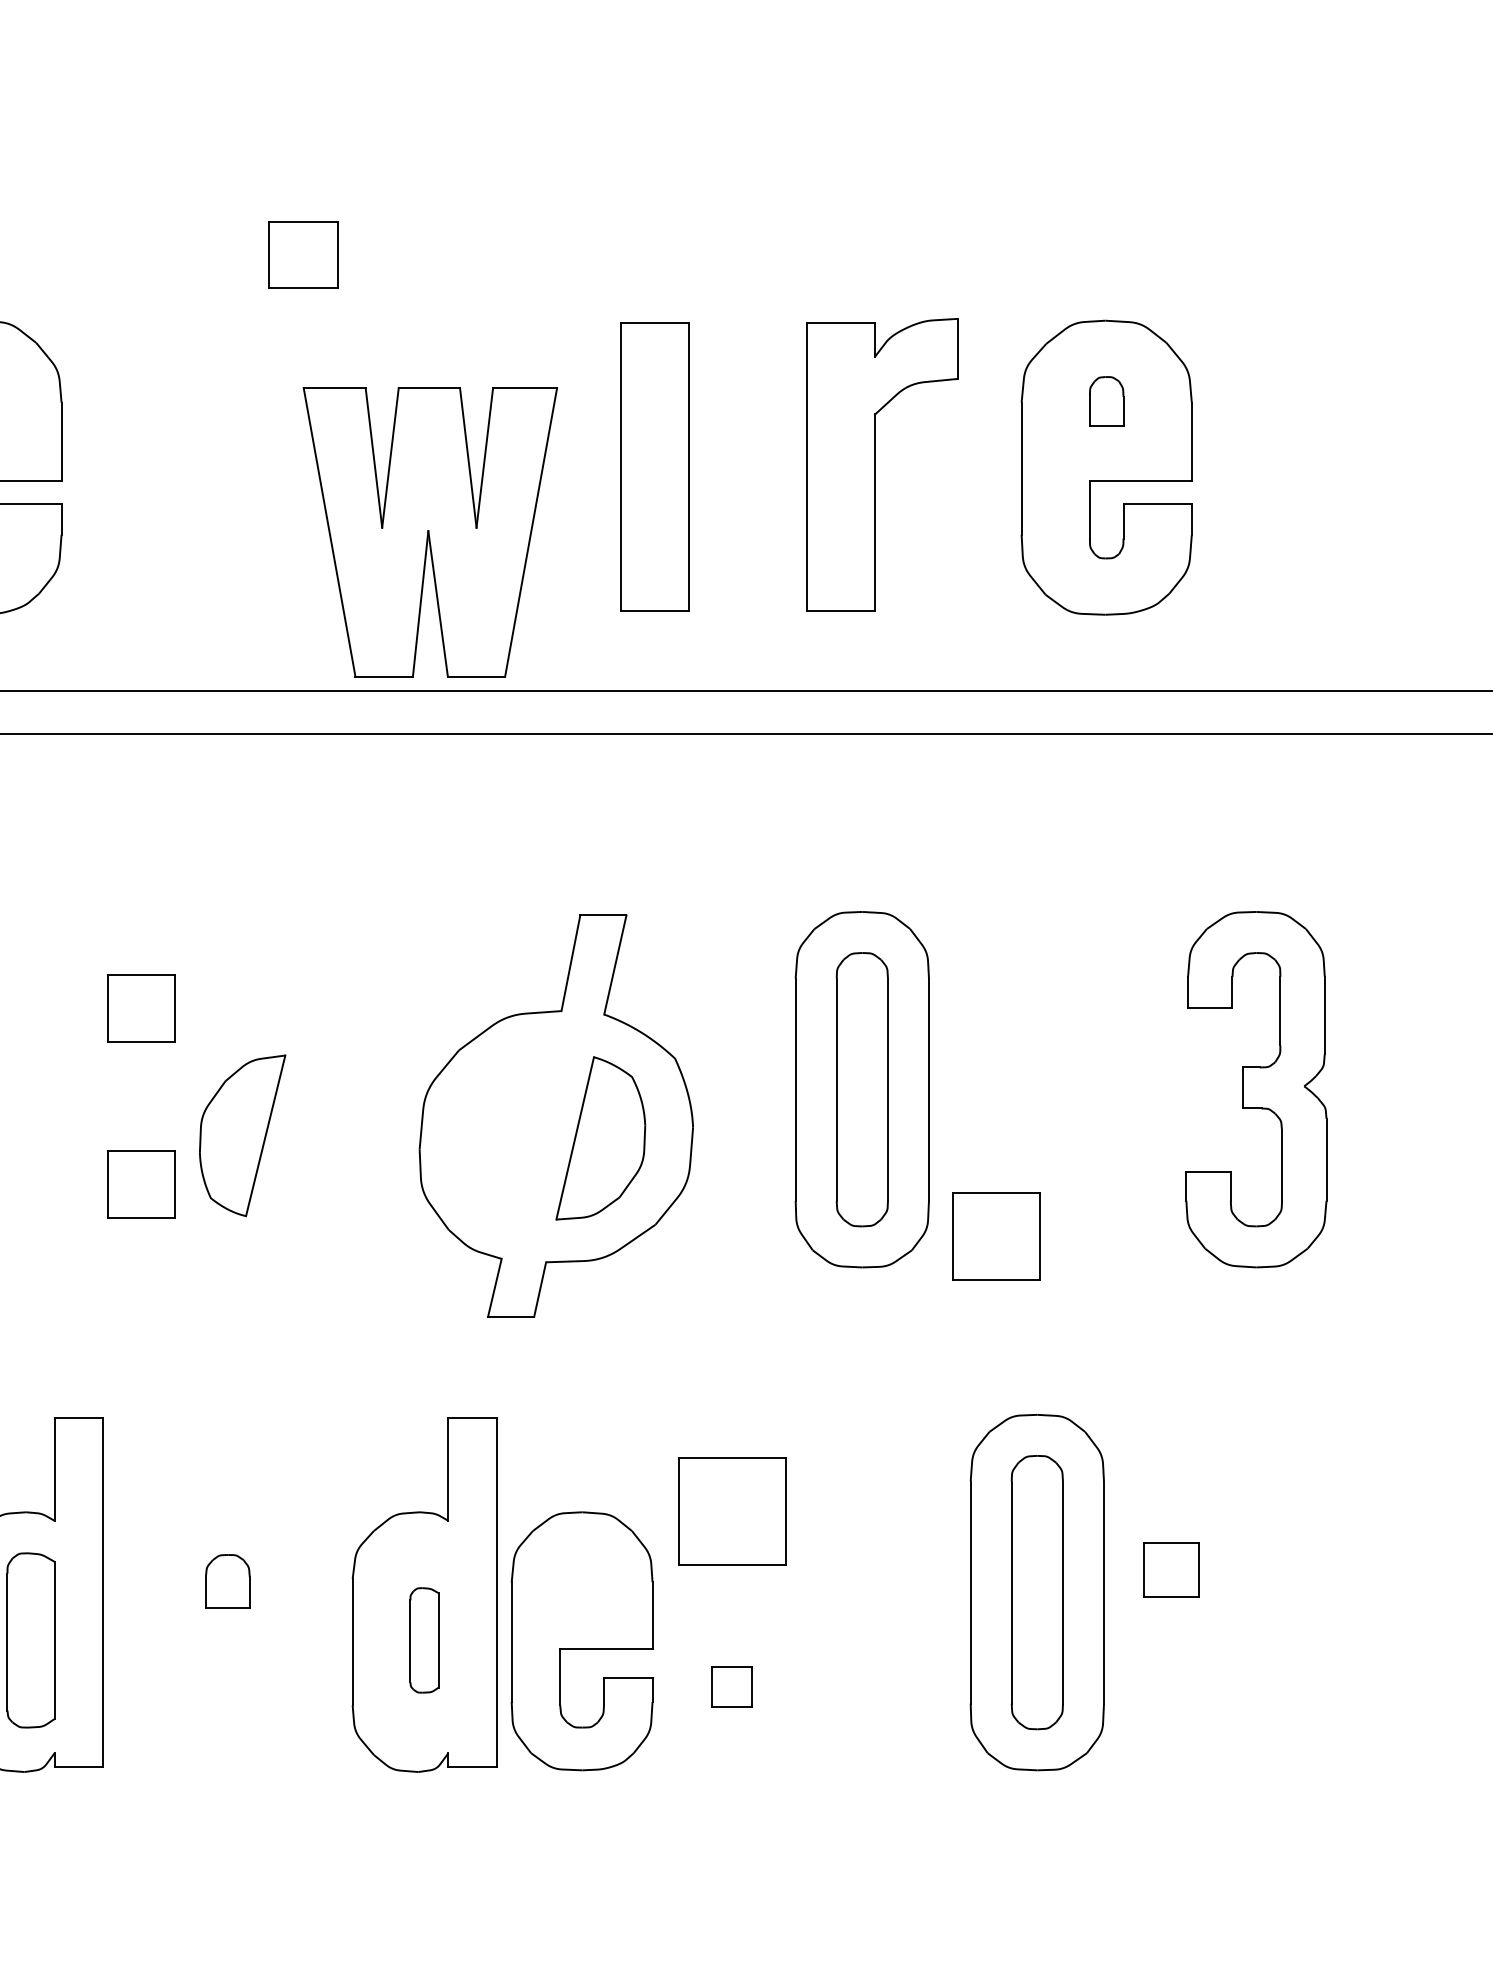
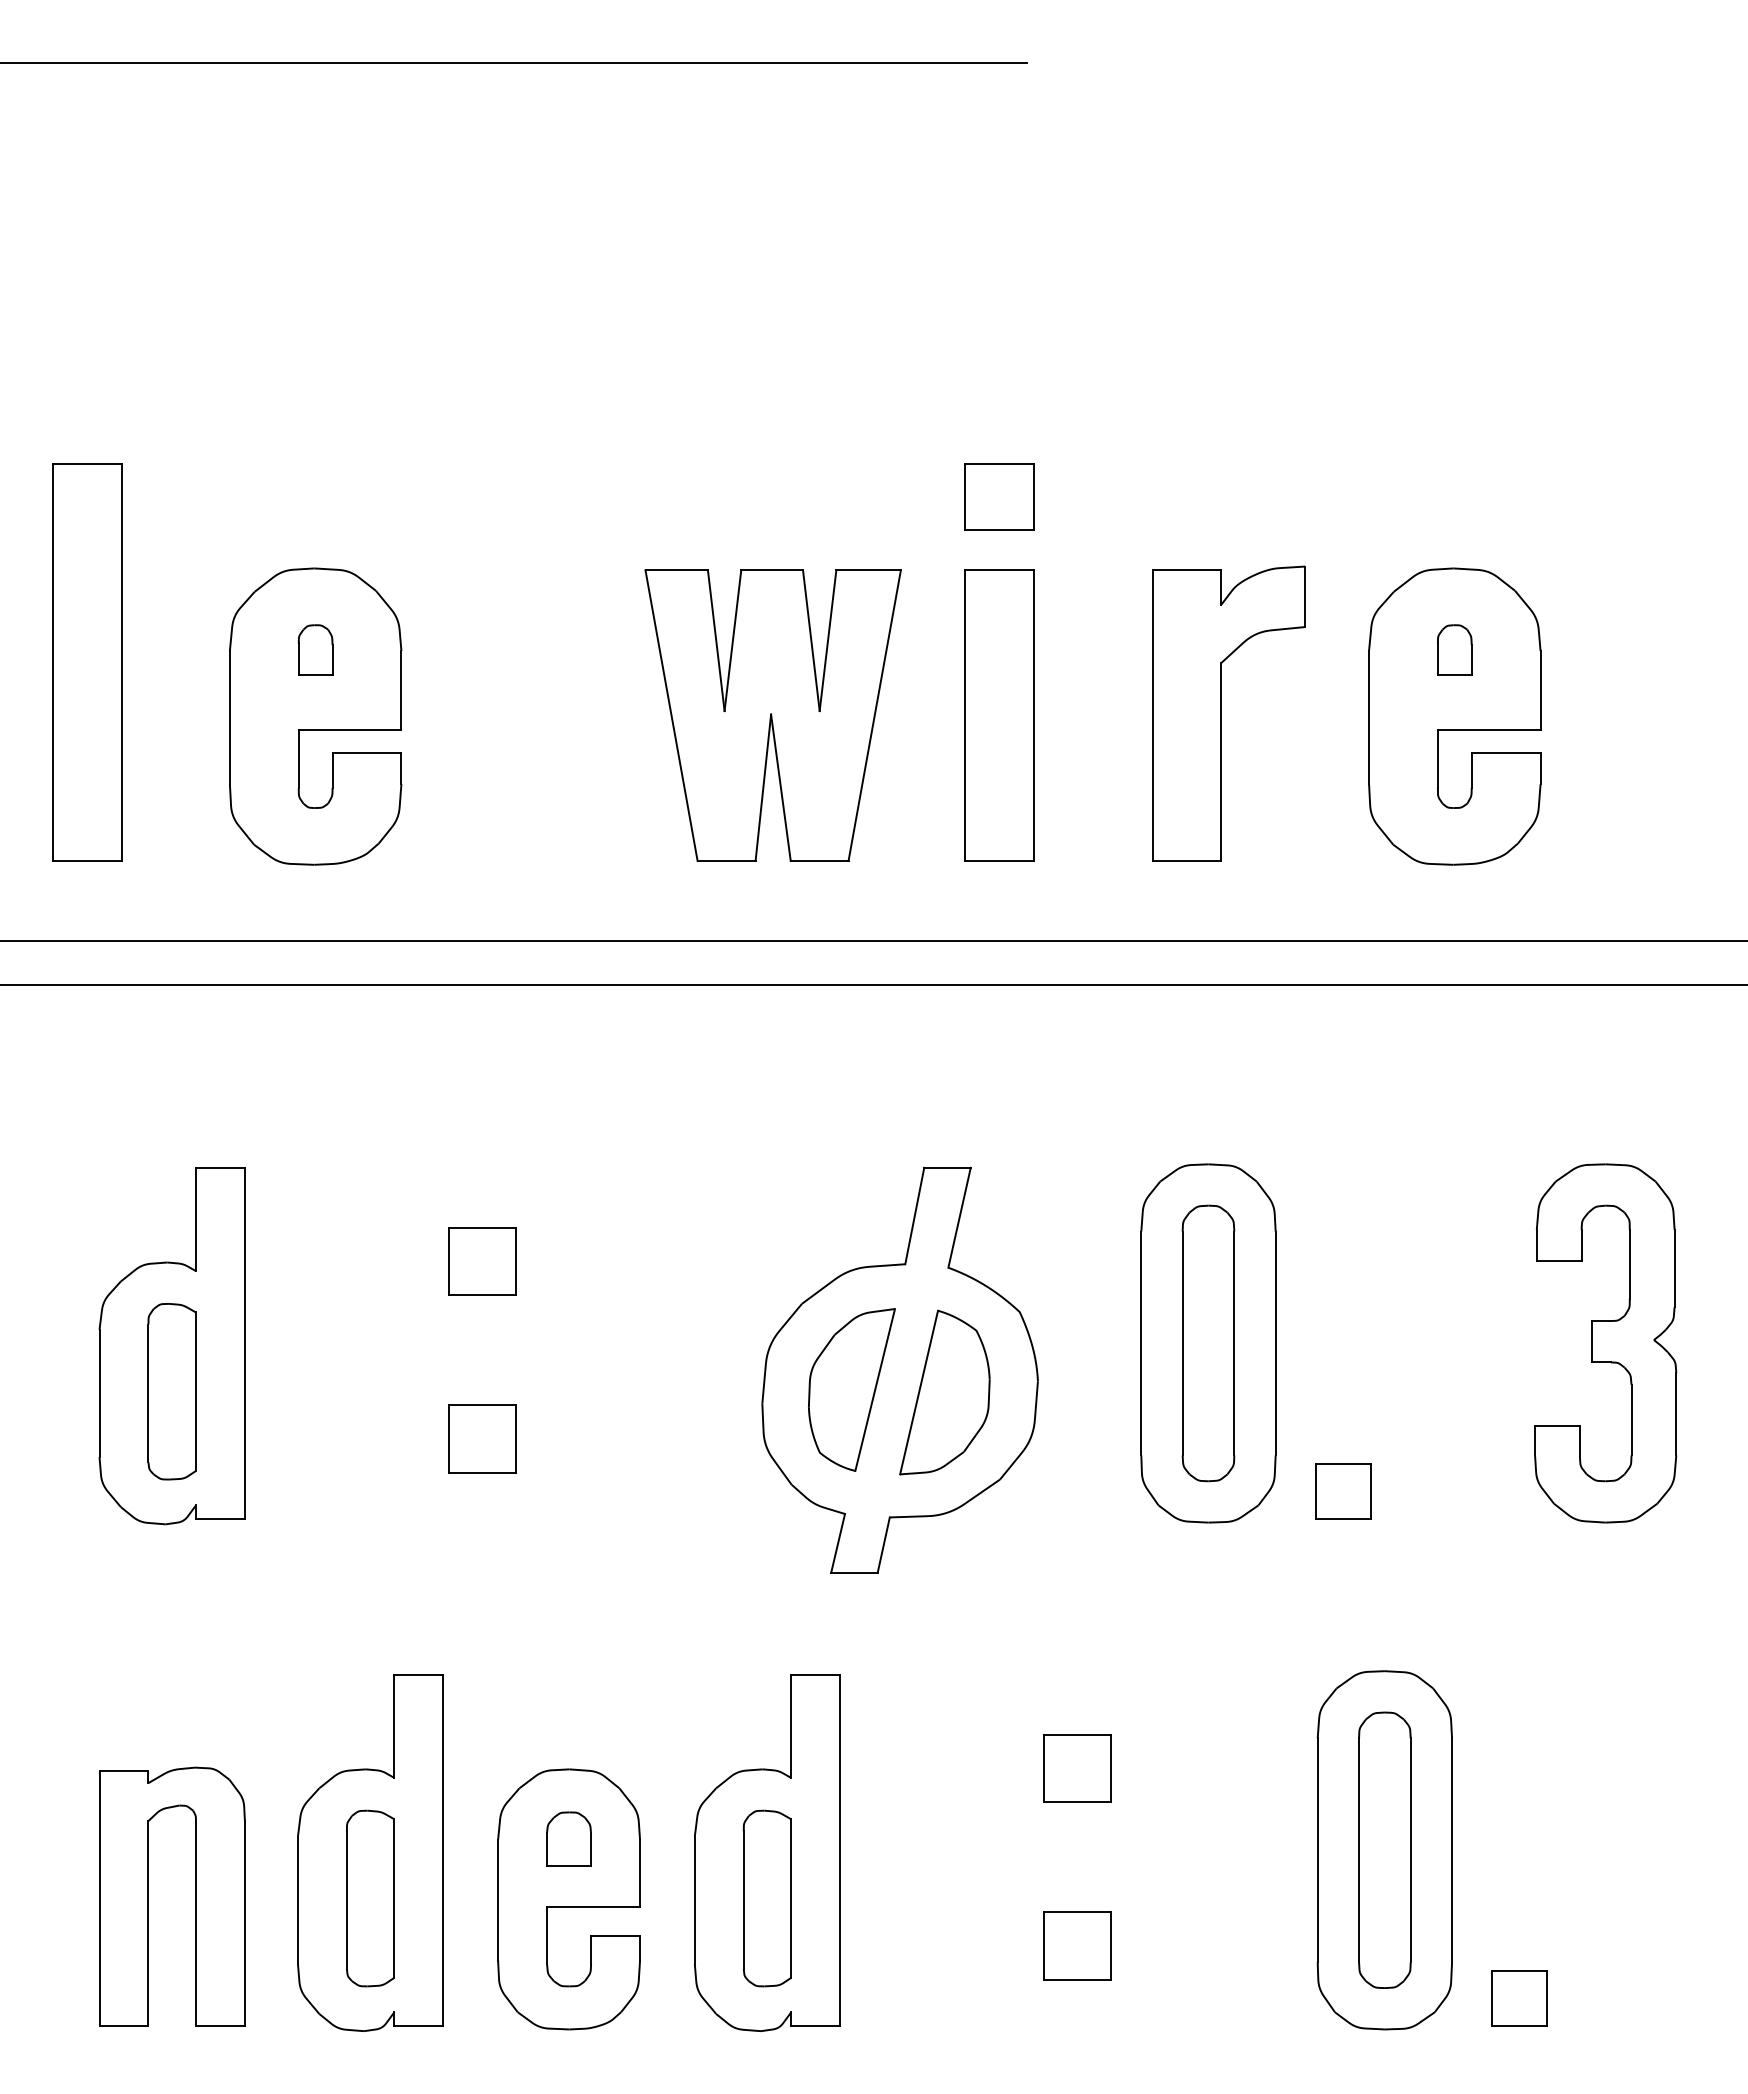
part: (303, 254) -> (999, 496), moved
part: (429, 532) -> (772, 715), moved
part: (242, 1135) -> (851, 1389), moved
part: (996, 1236) -> (1343, 1491), size x0.62
part: (732, 1511) -> (1077, 1768), size x0.62
part: (1170, 1569) -> (1519, 1998), moved
part: (423, 1640) -> (766, 1898), size x1.67
part: (581, 1641) -> (568, 1899), moved
part: (732, 1687) -> (1077, 1945), size x1.67

